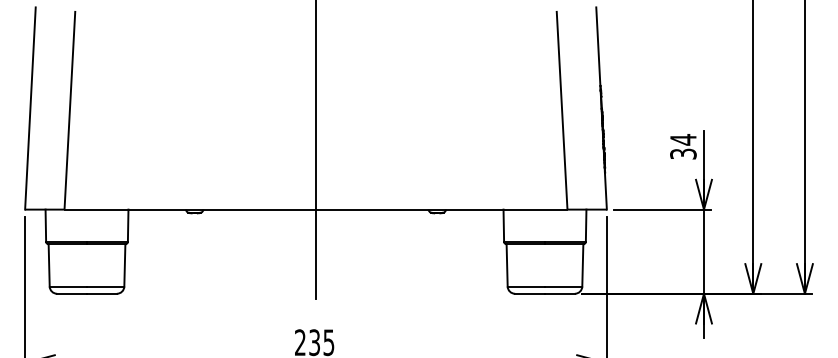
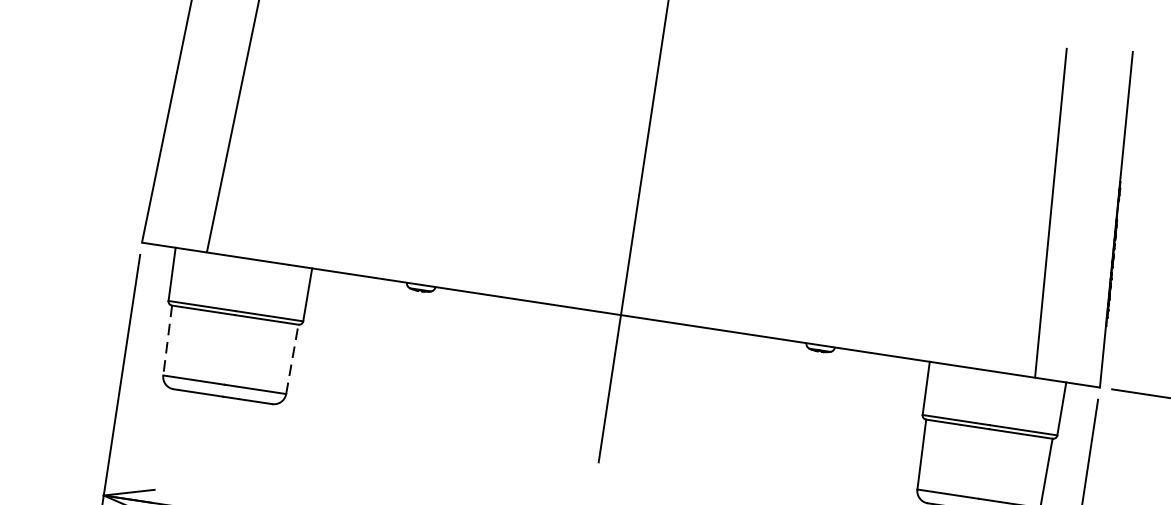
line: (124, 264) -> (291, 357), solid -> dashed
line: (49, 265) -> (168, 340), solid -> dashed

